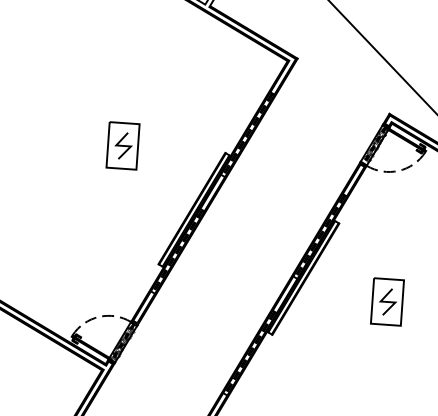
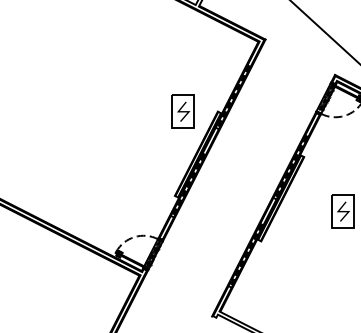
part: (122, 145) -> (182, 111), moved

